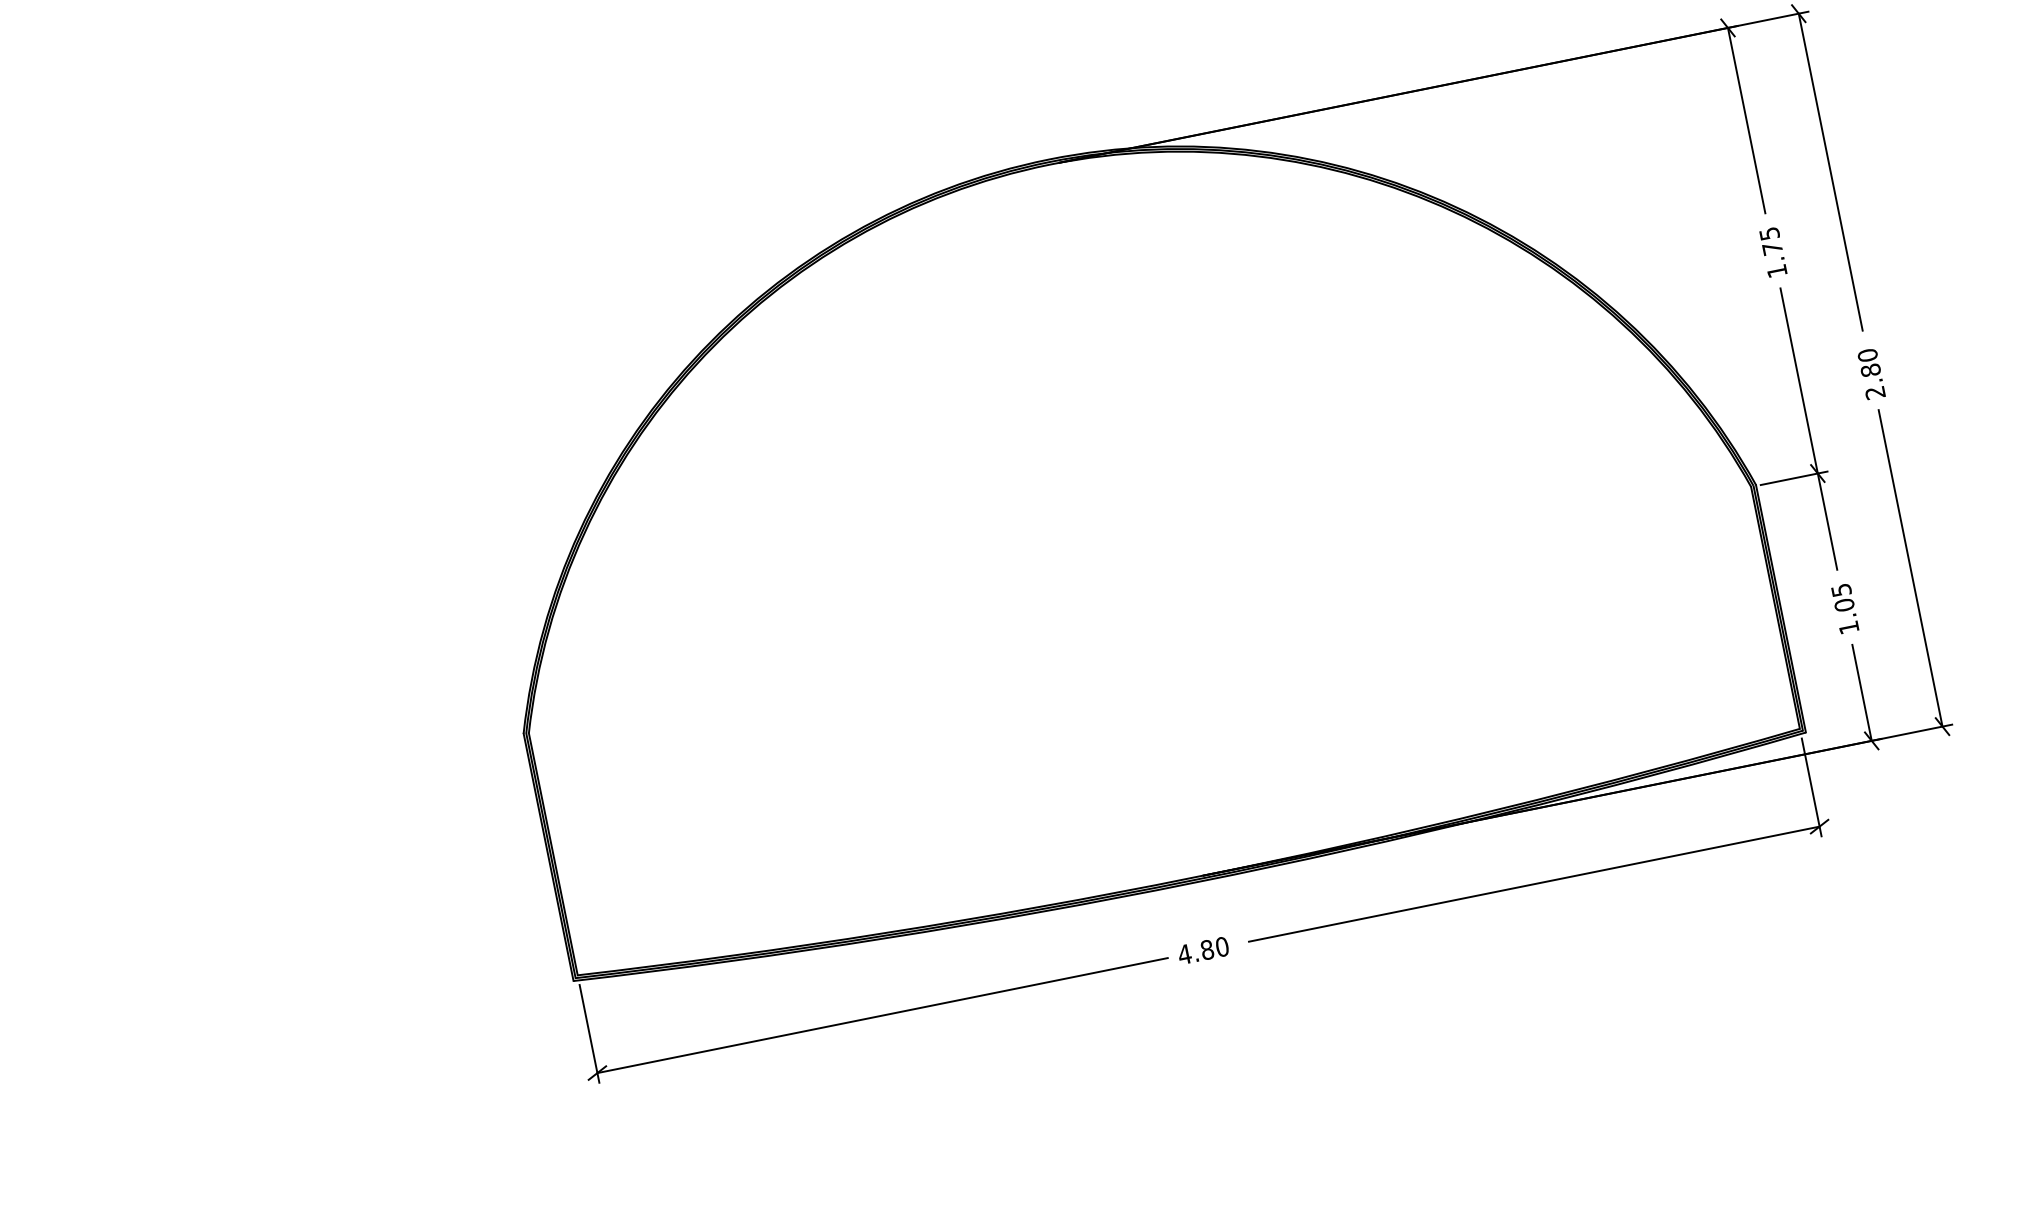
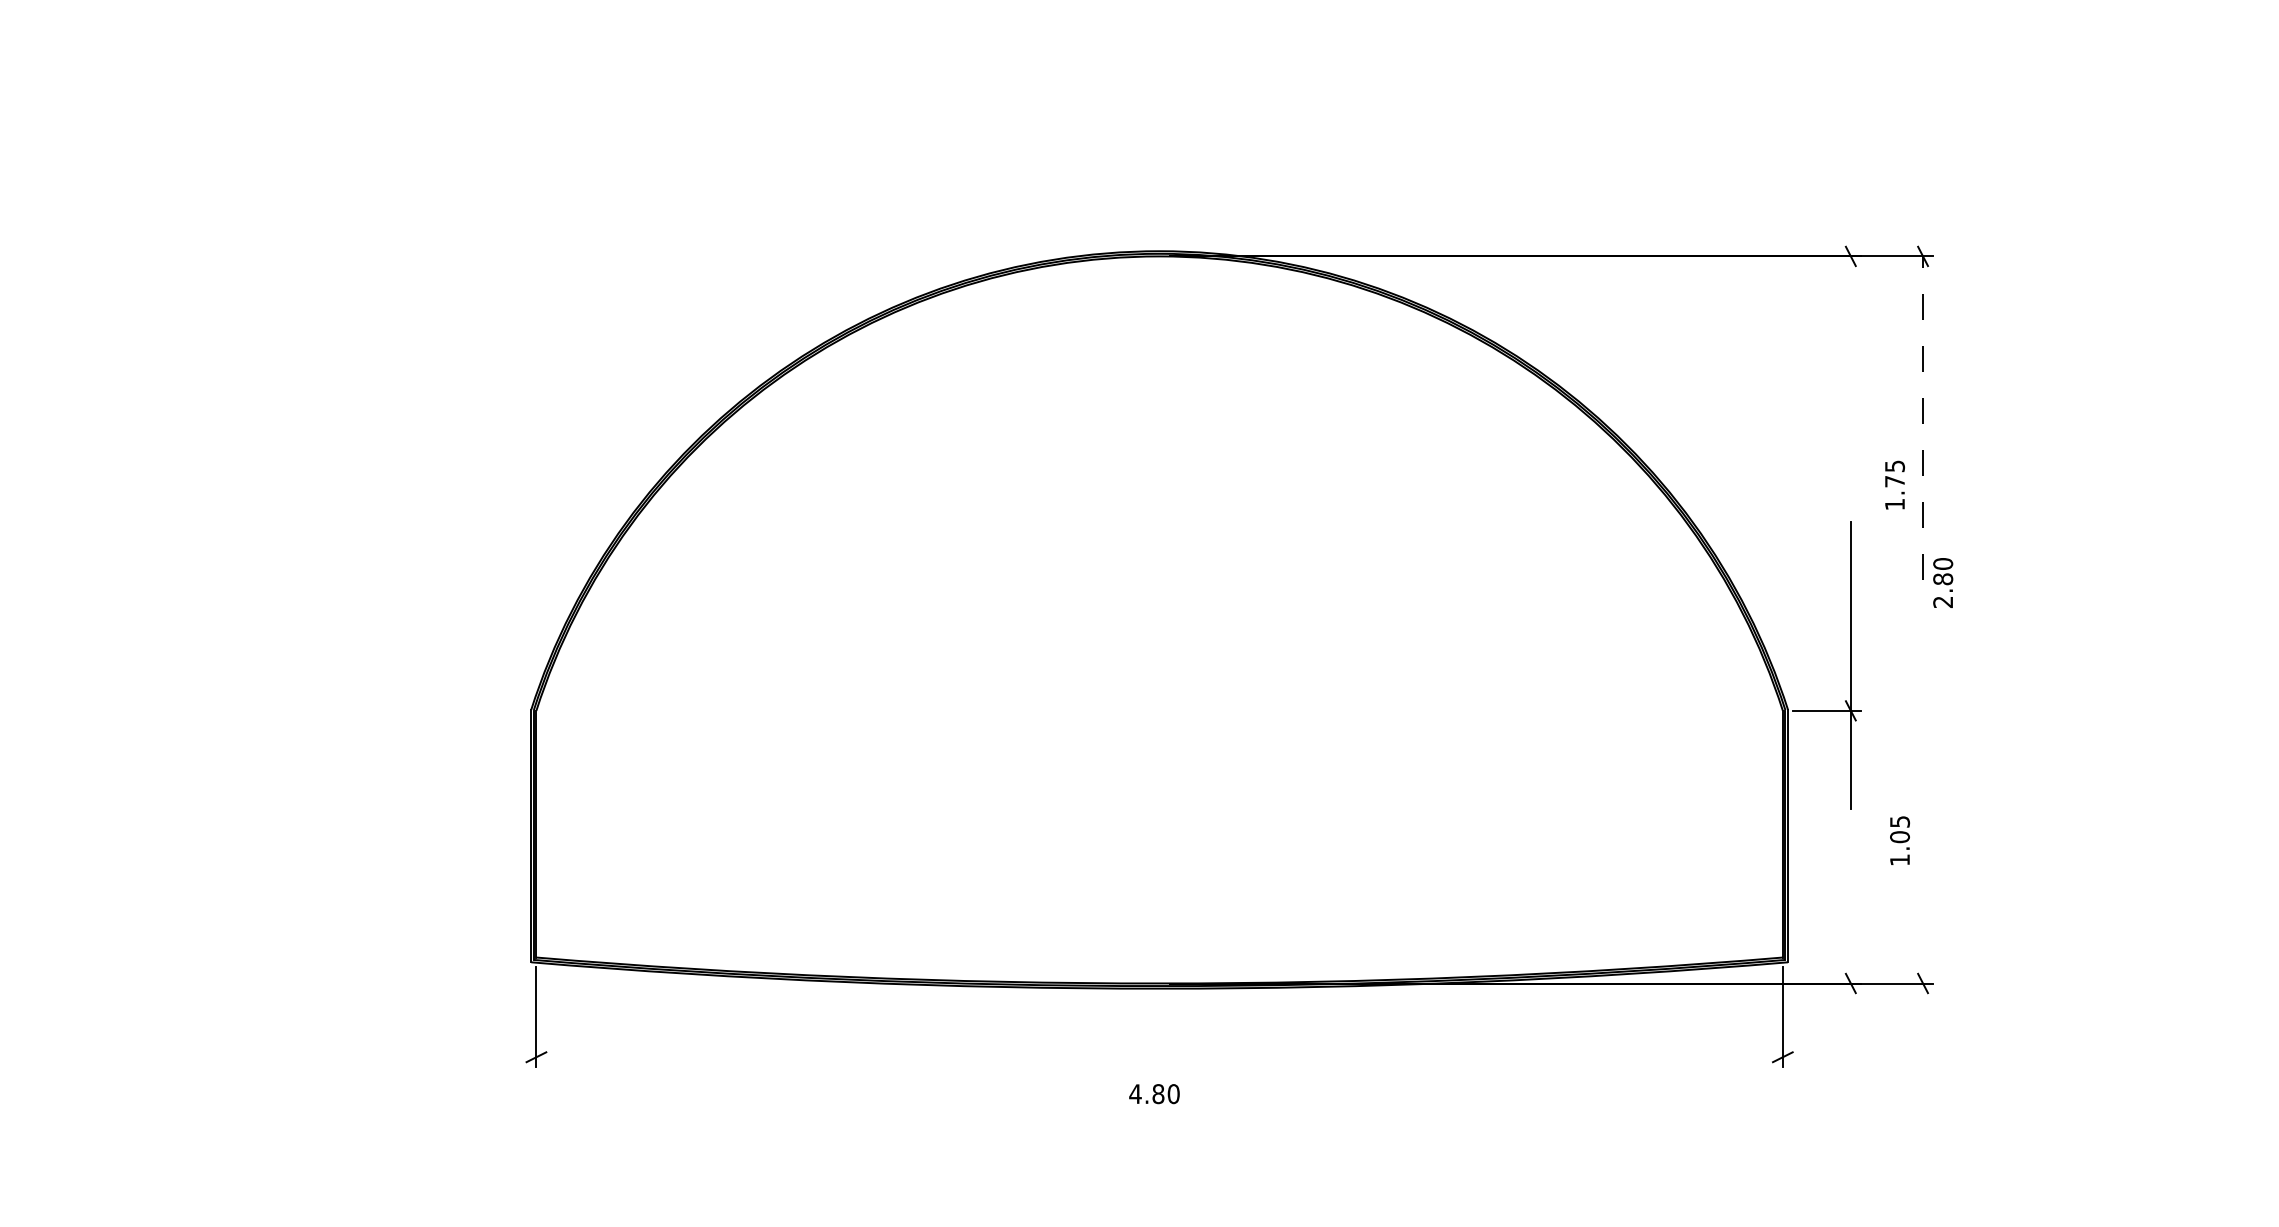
line: (1746, 120) -> (1850, 350), removed
line: (1831, 172) -> (1923, 418), solid -> dashed
text: (1772, 251) -> (1894, 484), moved
text: (1871, 373) -> (1943, 582), moved
line: (1910, 567) -> (1923, 821), removed
text: (1844, 608) -> (1899, 840), moved
line: (1861, 692) -> (1850, 934), removed
line: (1533, 884) -> (1491, 1057), removed
text: (1203, 951) -> (1154, 1094), moved
line: (882, 1015) -> (827, 1057), removed

